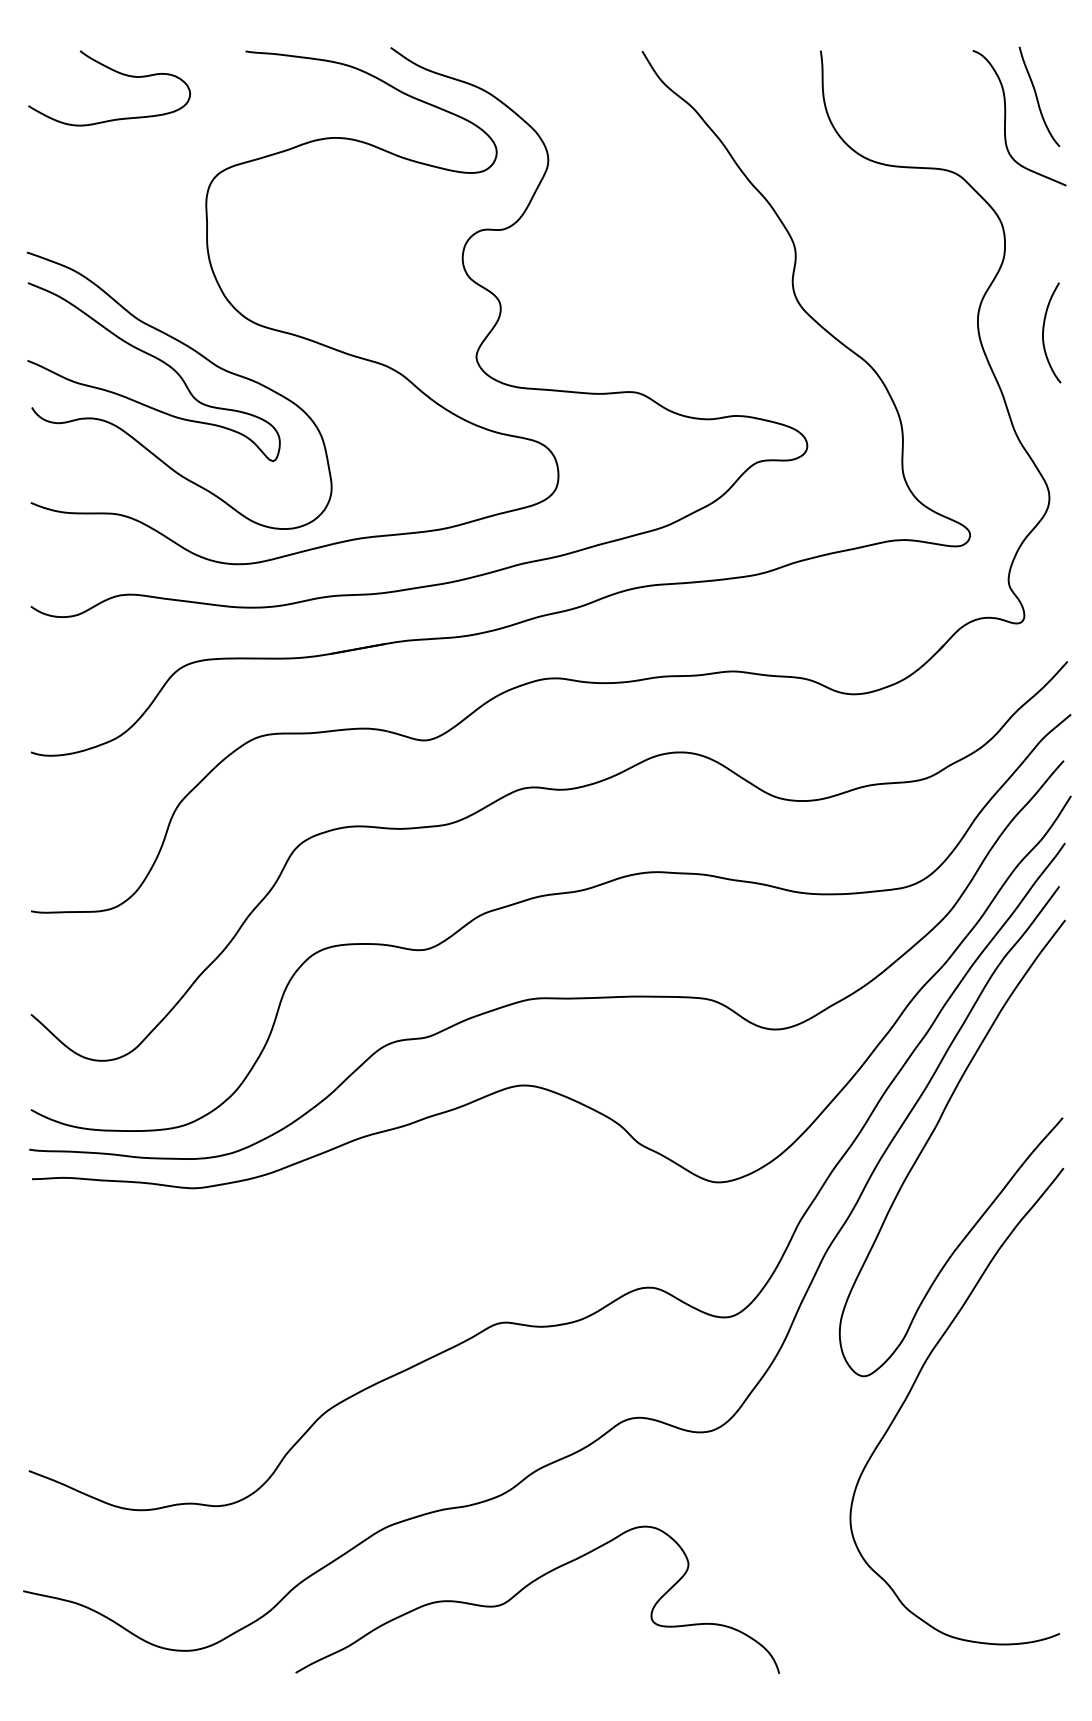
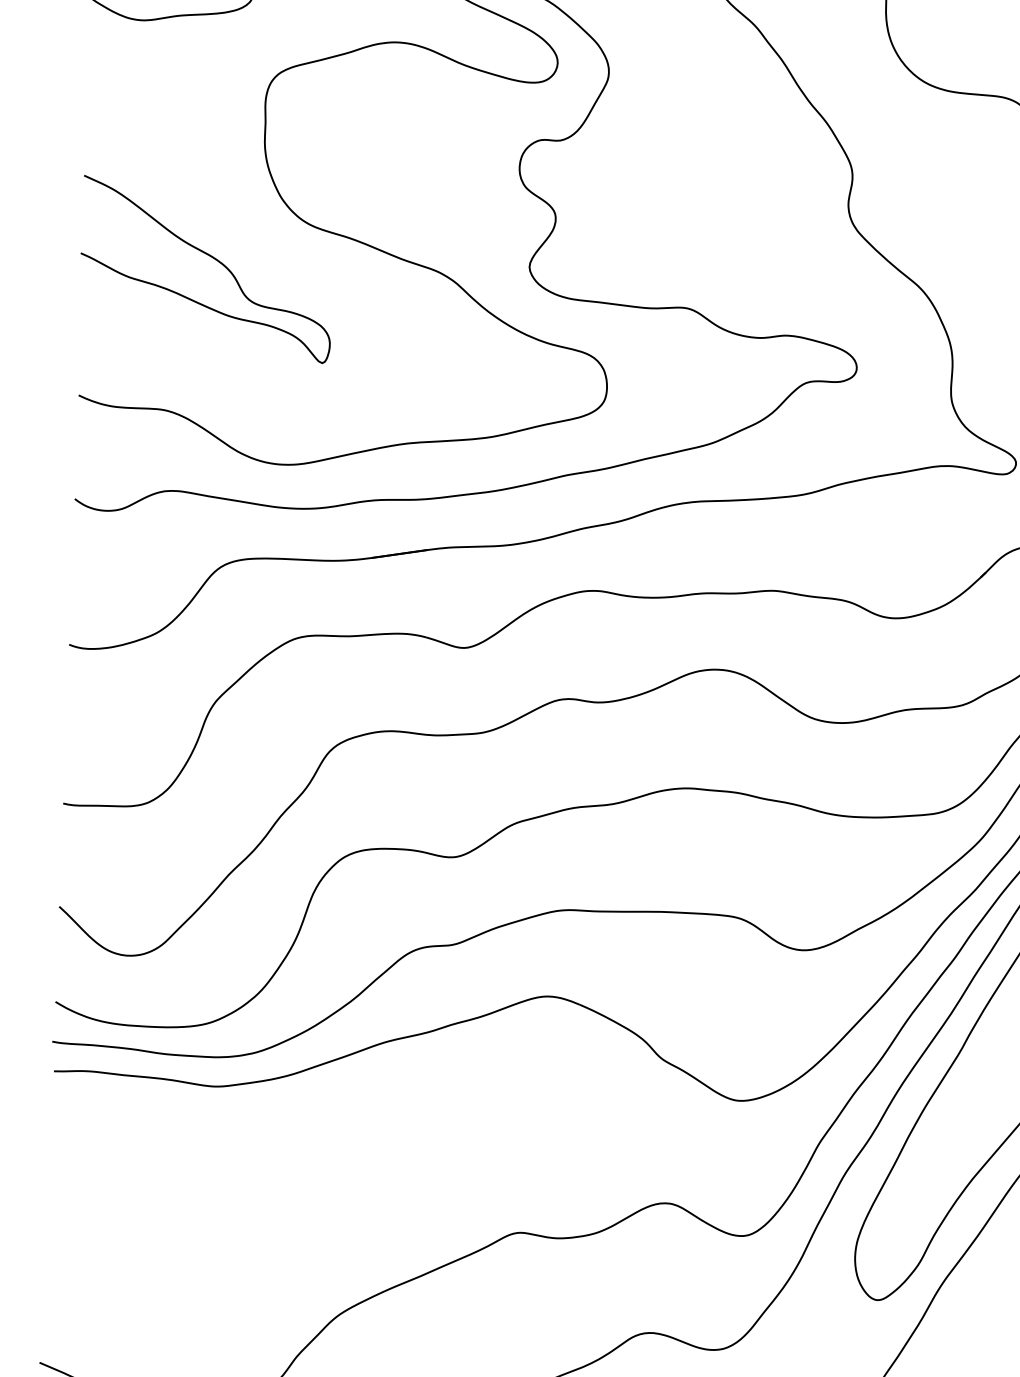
curve: (202, 357) -> (255, 256), removed

